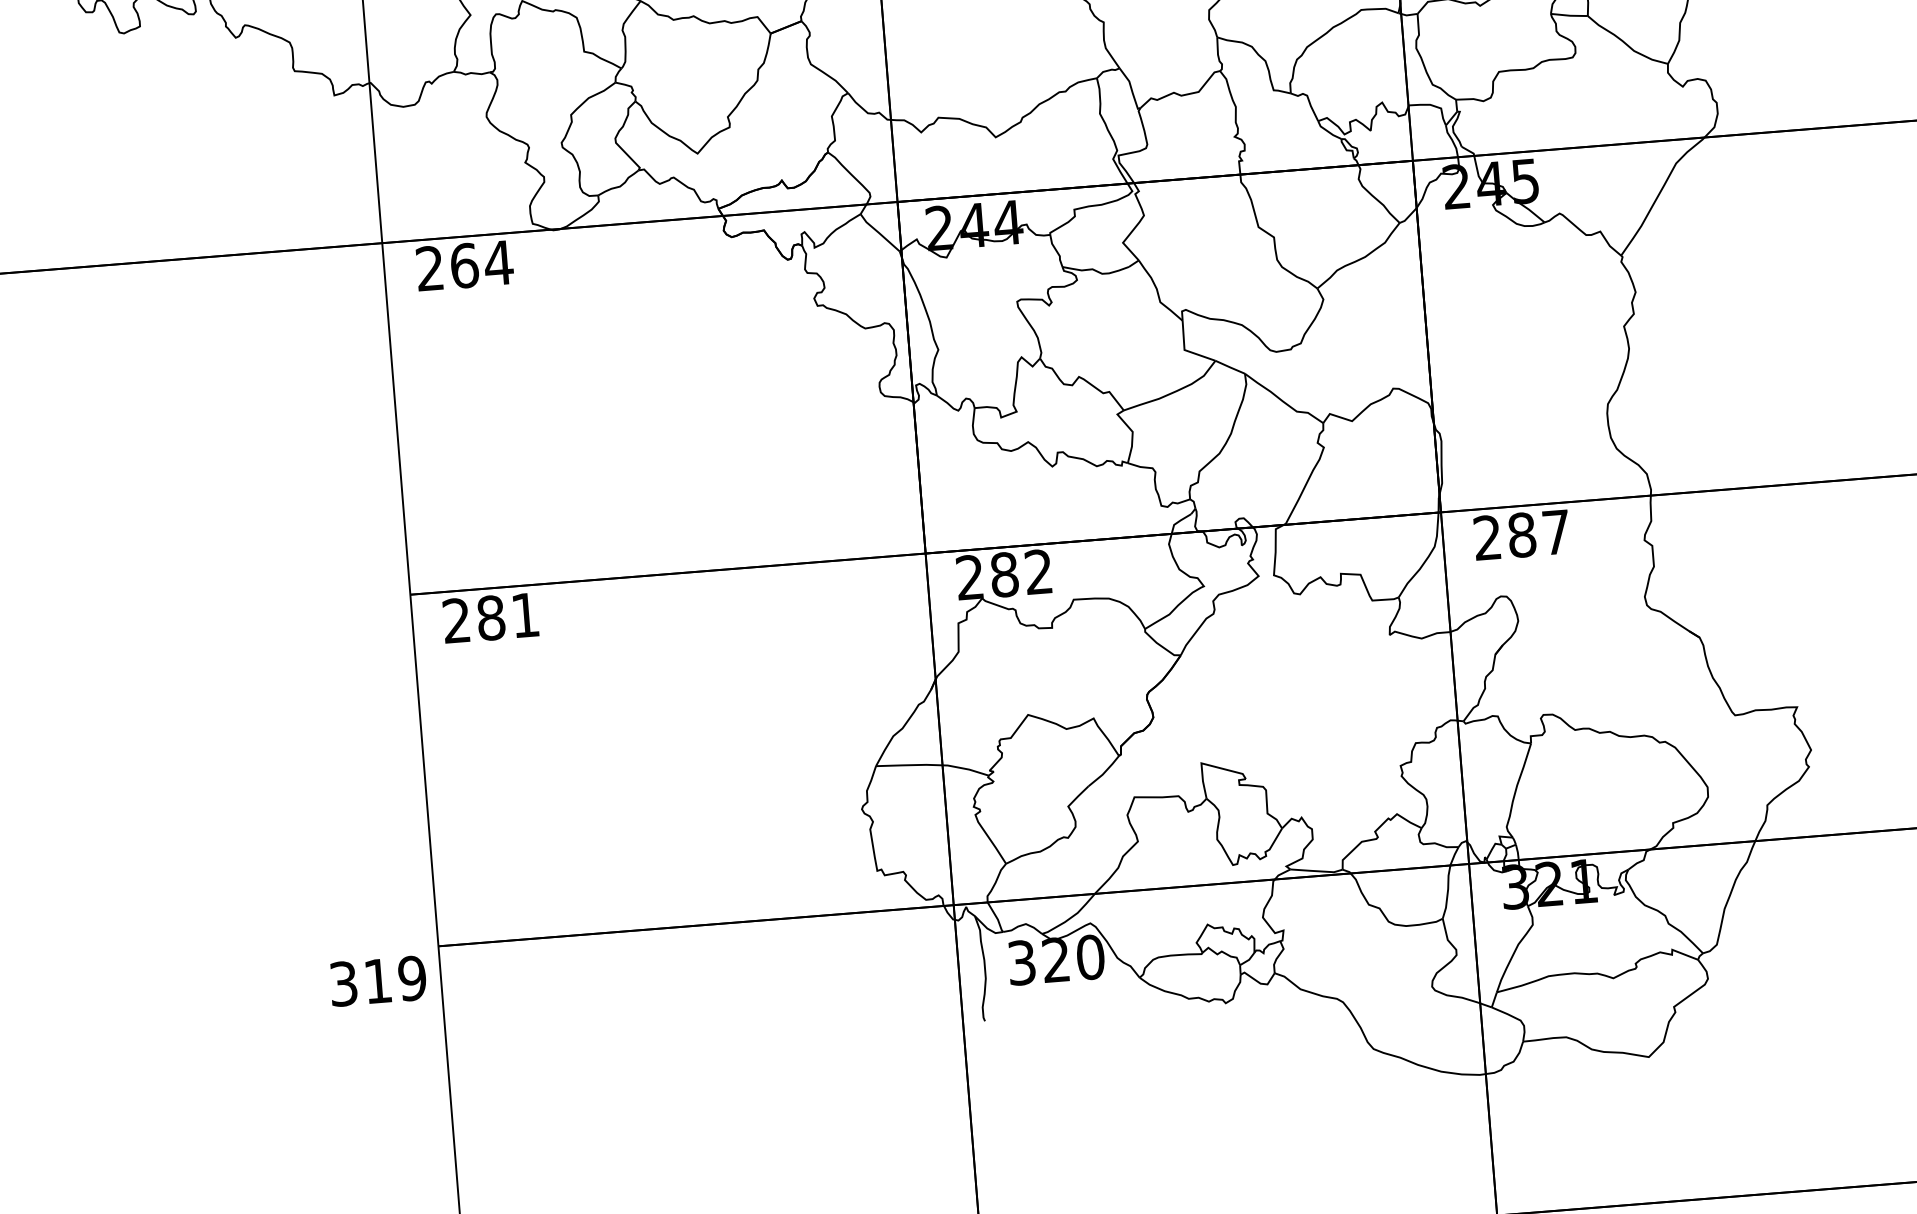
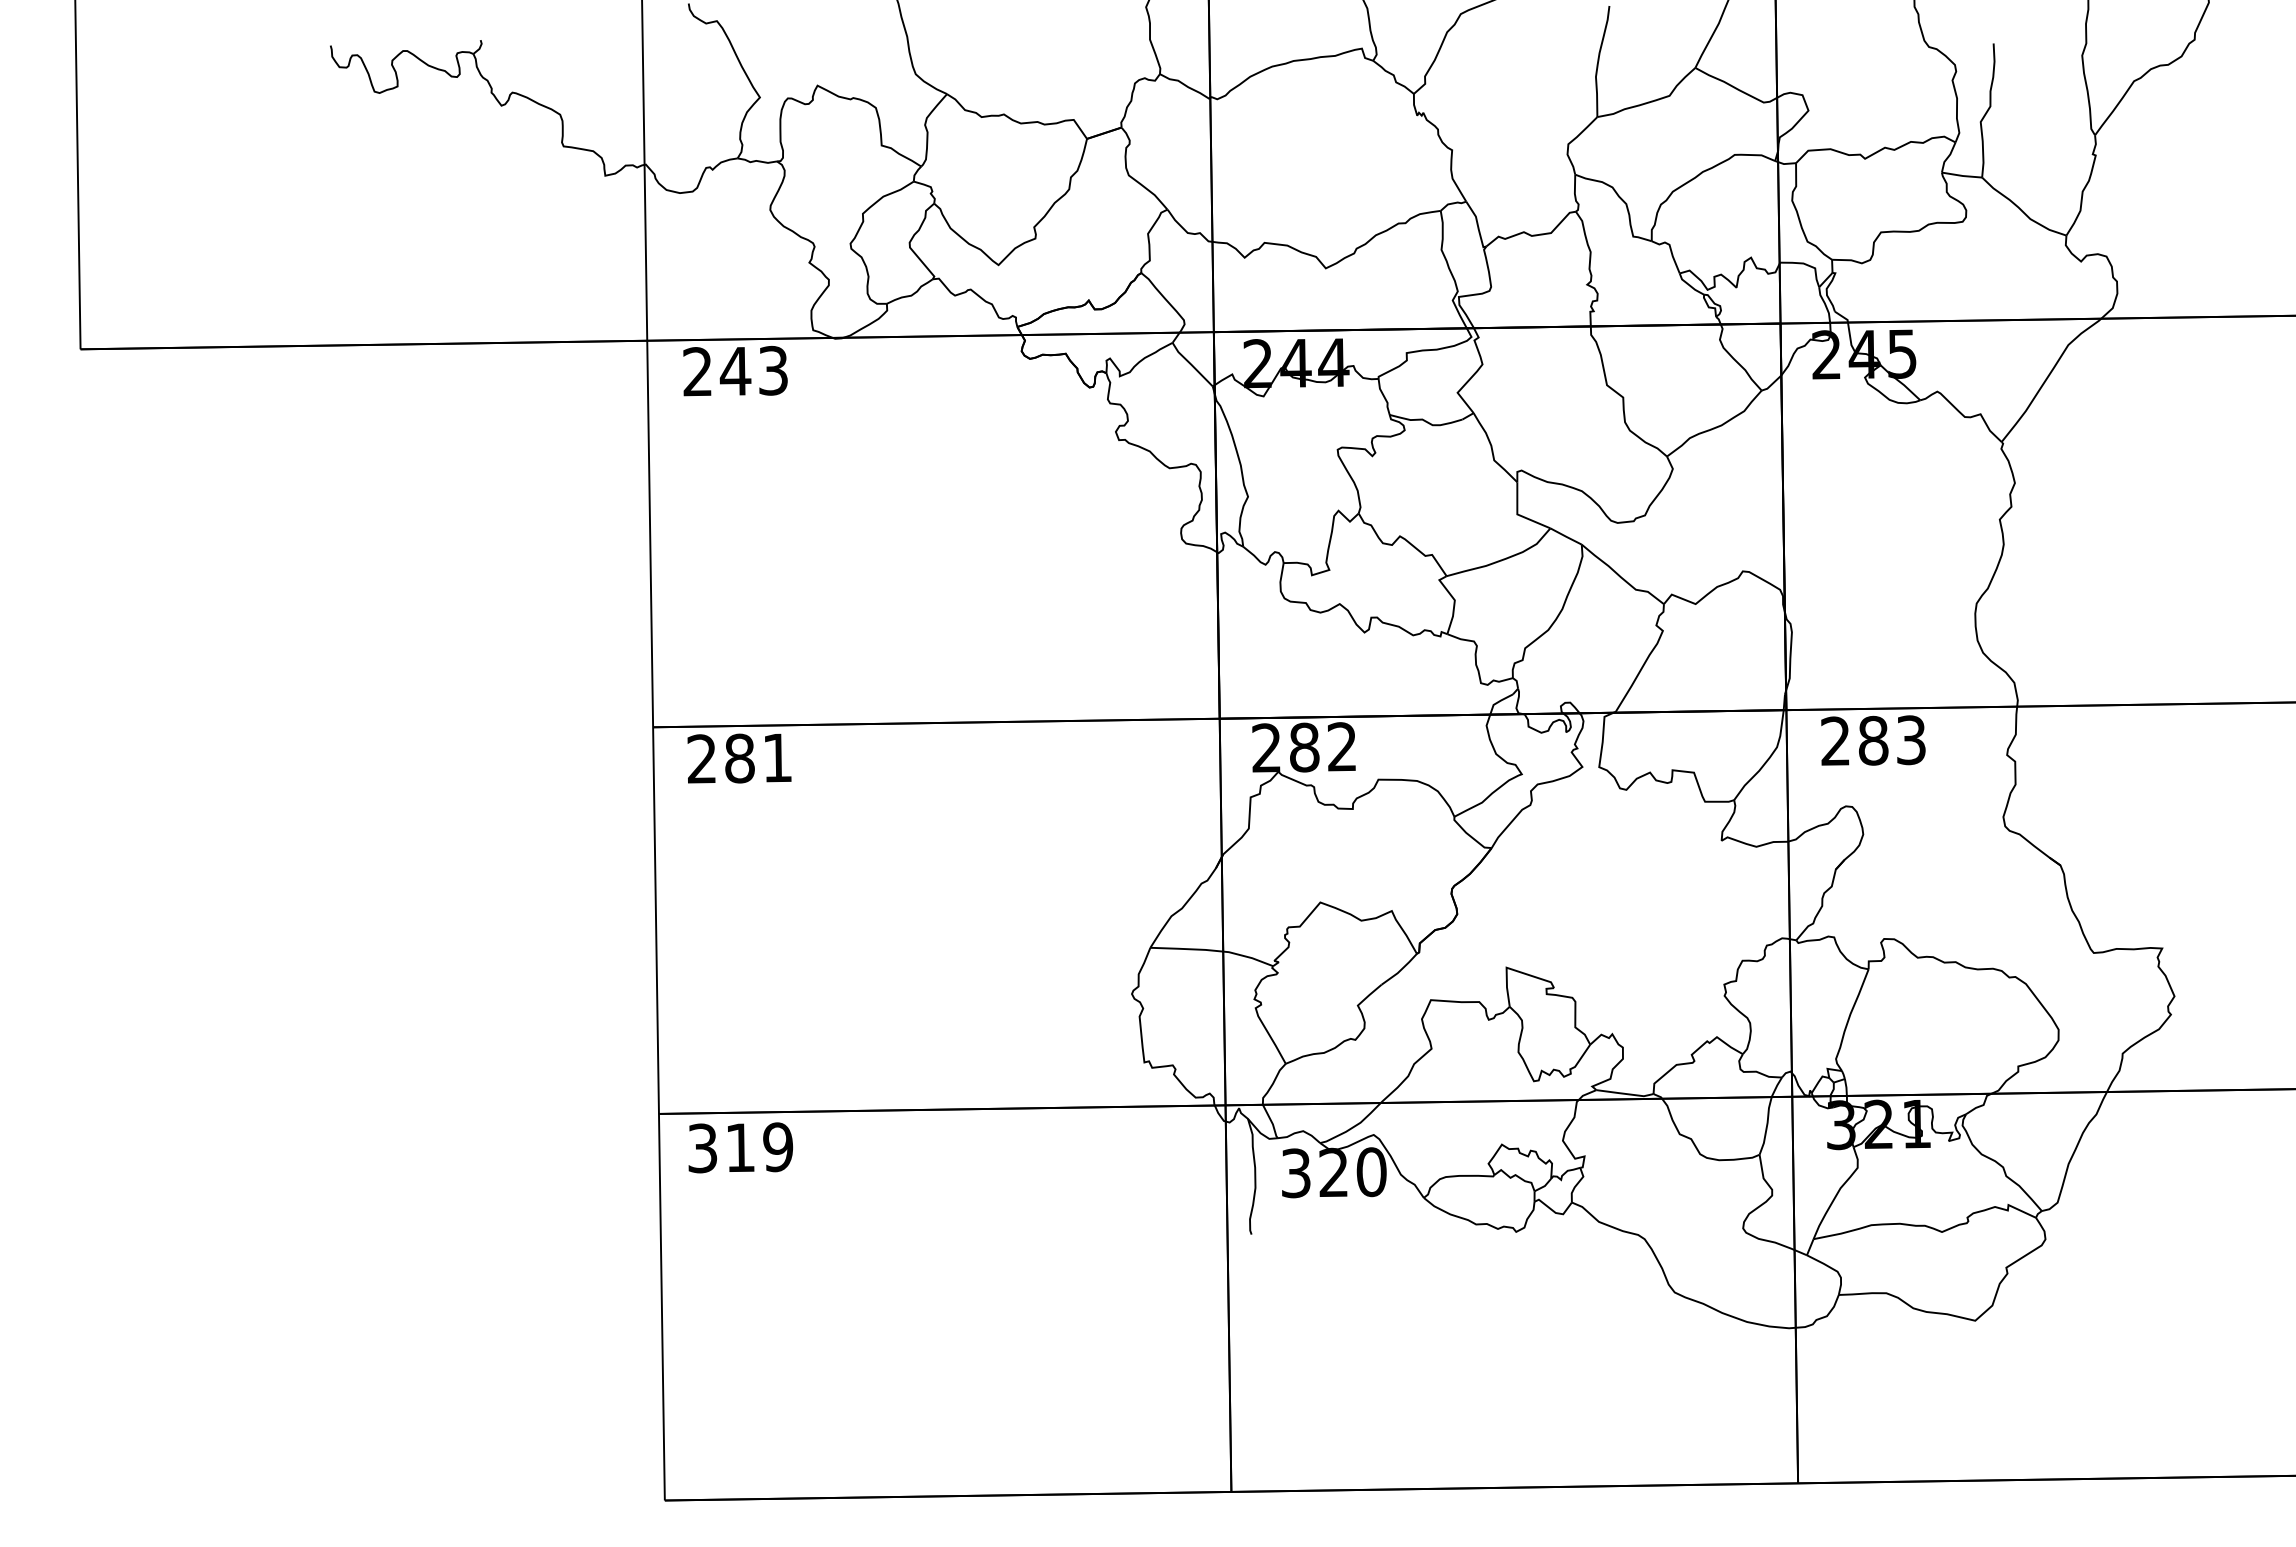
text: (481, 263) -> (754, 370), 264 -> 243
text: (1556, 532) -> (1911, 740), 287 -> 283
text: (378, 980) -> (740, 1147), moved

